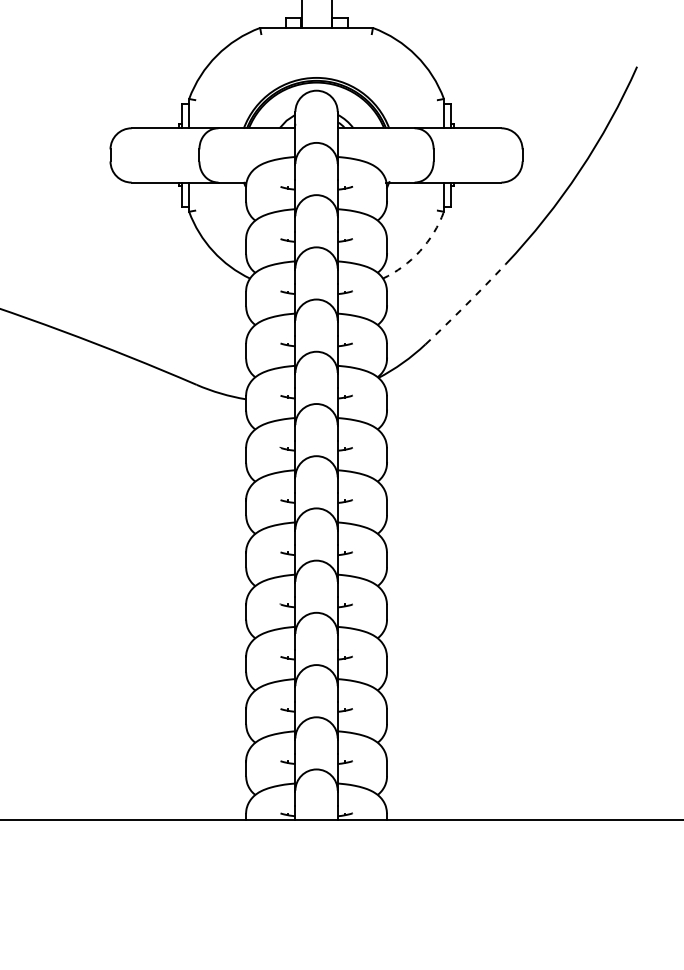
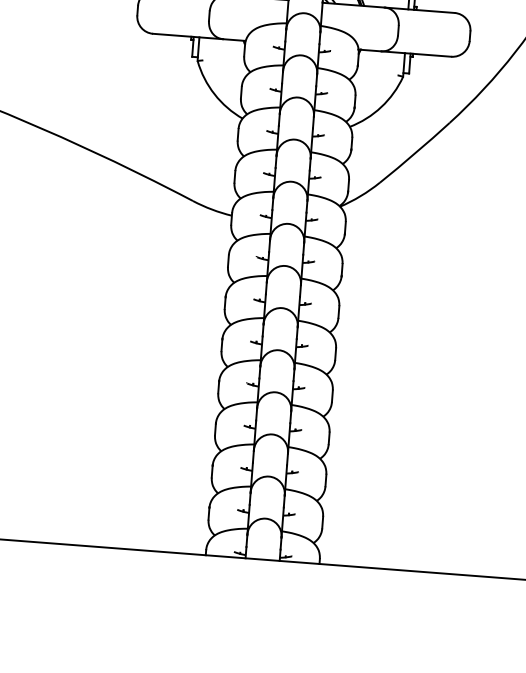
arc: (419, 251) -> (380, 107), dashed -> solid
arc: (466, 305) -> (415, 153), dashed -> solid

